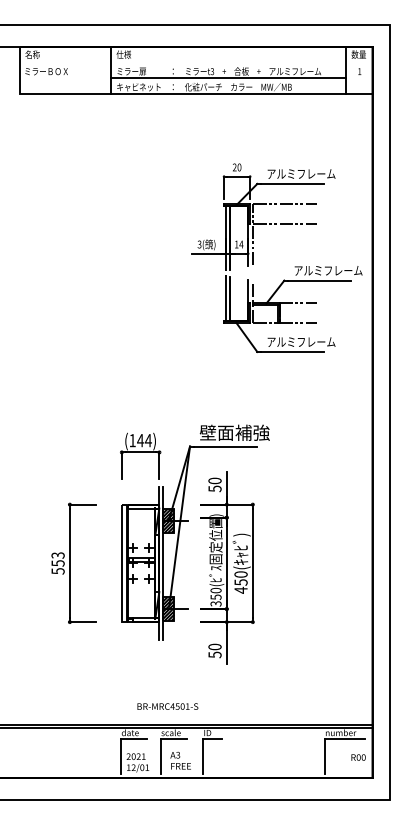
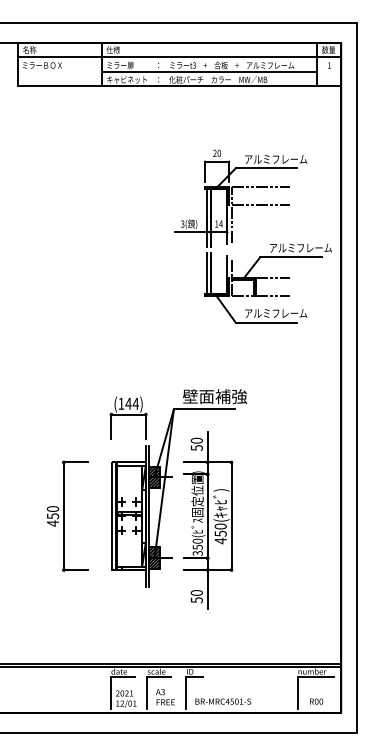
line: (196, 62) -> (179, 57), added
text: (57, 563) -> (52, 516), 553 -> 450
text: (167, 706) -> (222, 701), moved
text: (358, 757) -> (316, 701), moved

